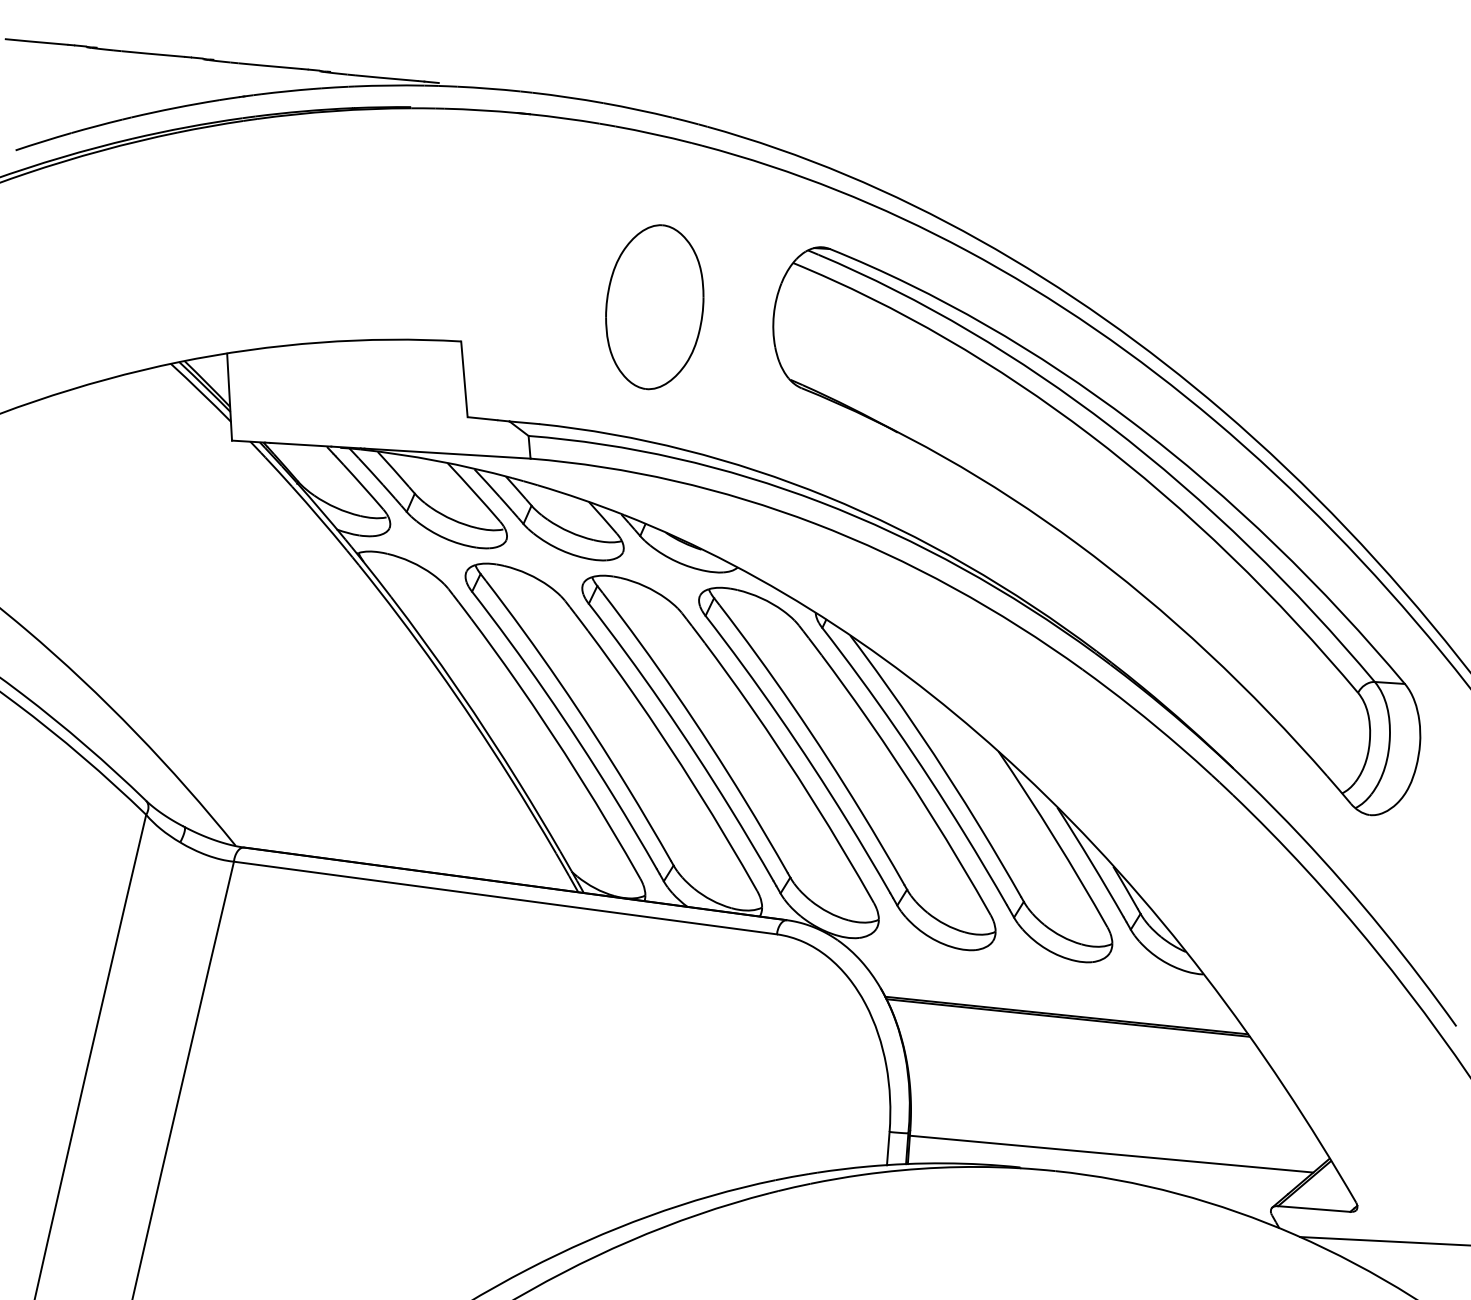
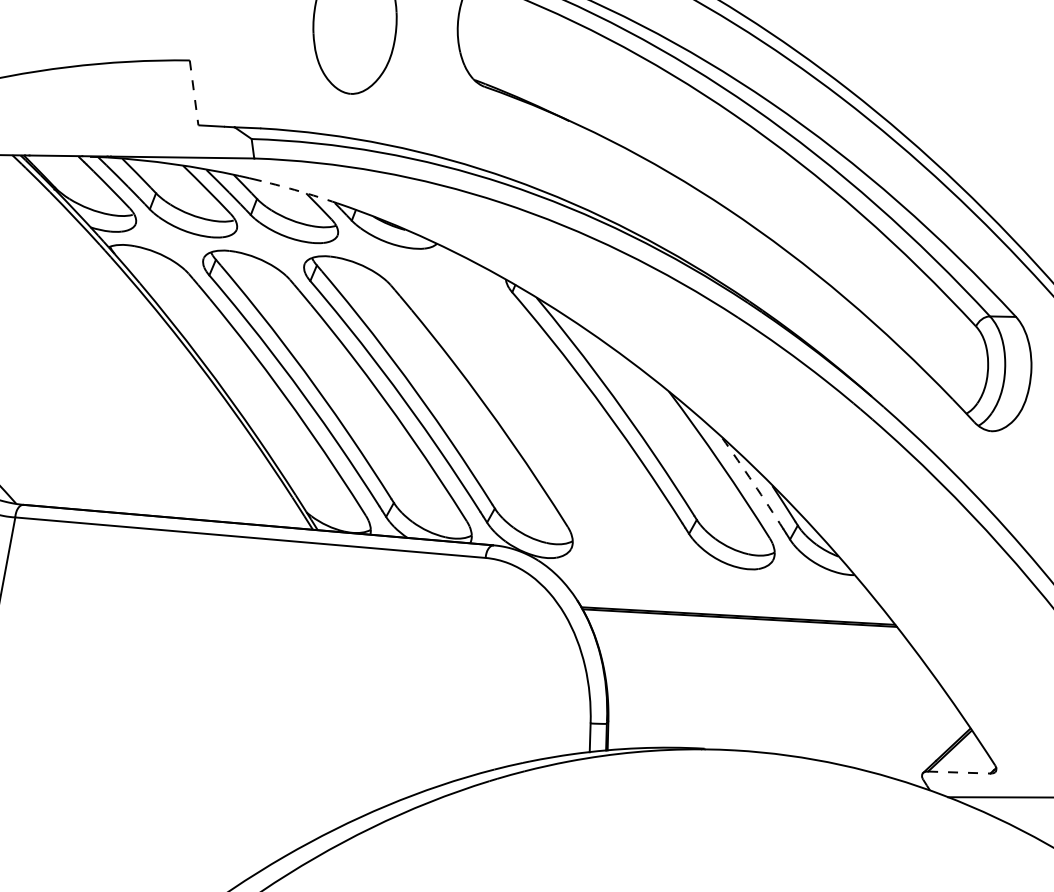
line: (464, 379) -> (194, 93), solid -> dashed
arc: (581, 499) -> (299, 191), solid -> dashed
part: (847, 768) -> (539, 412), removed
arc: (1091, 862) -> (753, 483), solid -> dashed
line: (1111, 1153) -> (782, 732), removed
line: (1314, 1209) -> (959, 772), solid -> dashed

